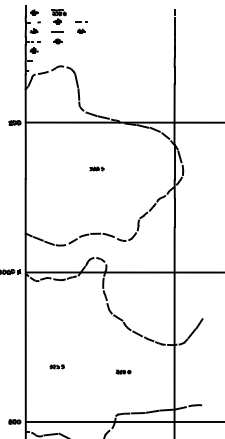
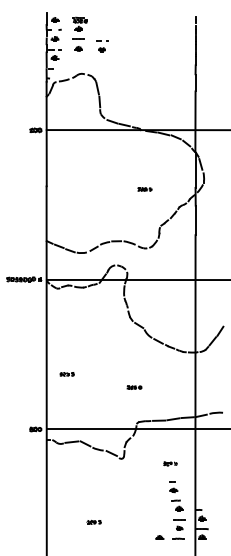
part: (81, 28) -> (102, 46), moved
part: (96, 169) -> (144, 189), moved
part: (56, 367) -> (66, 374), moved
part: (123, 372) -> (134, 387), moved

